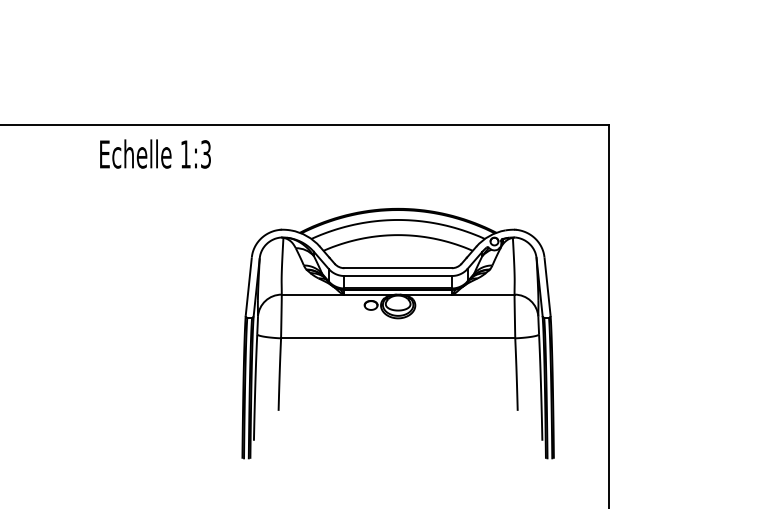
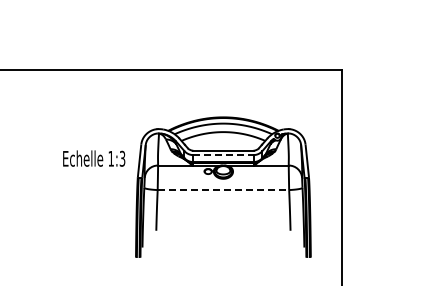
text: (156, 153) -> (94, 158), moved
line: (398, 276) -> (223, 155), solid -> dashed
line: (398, 339) -> (223, 190), solid -> dashed

